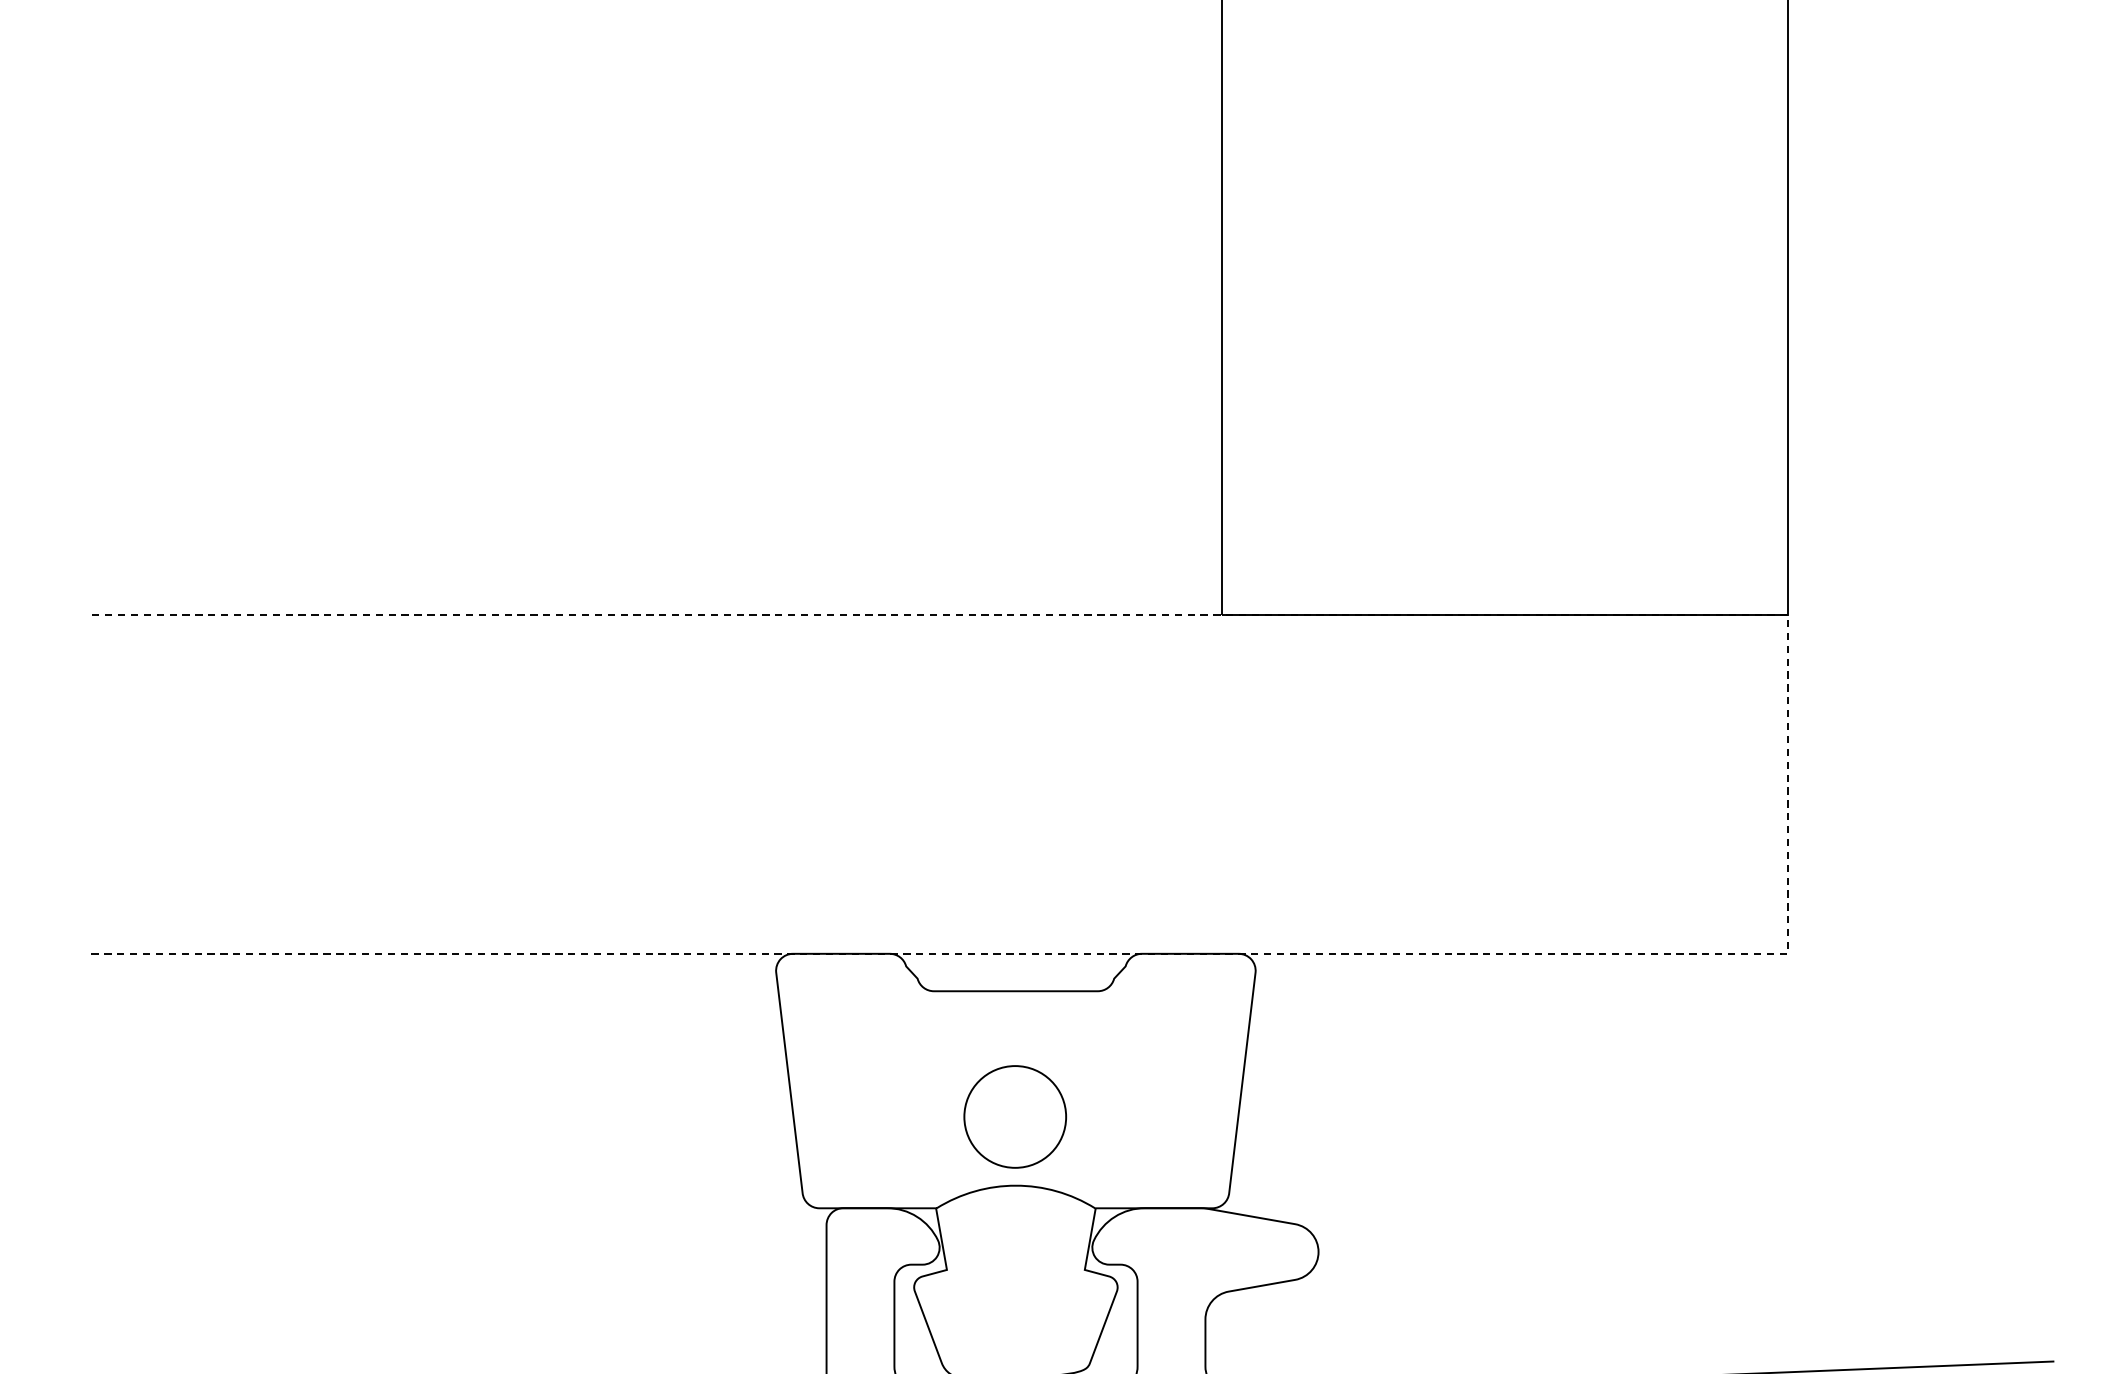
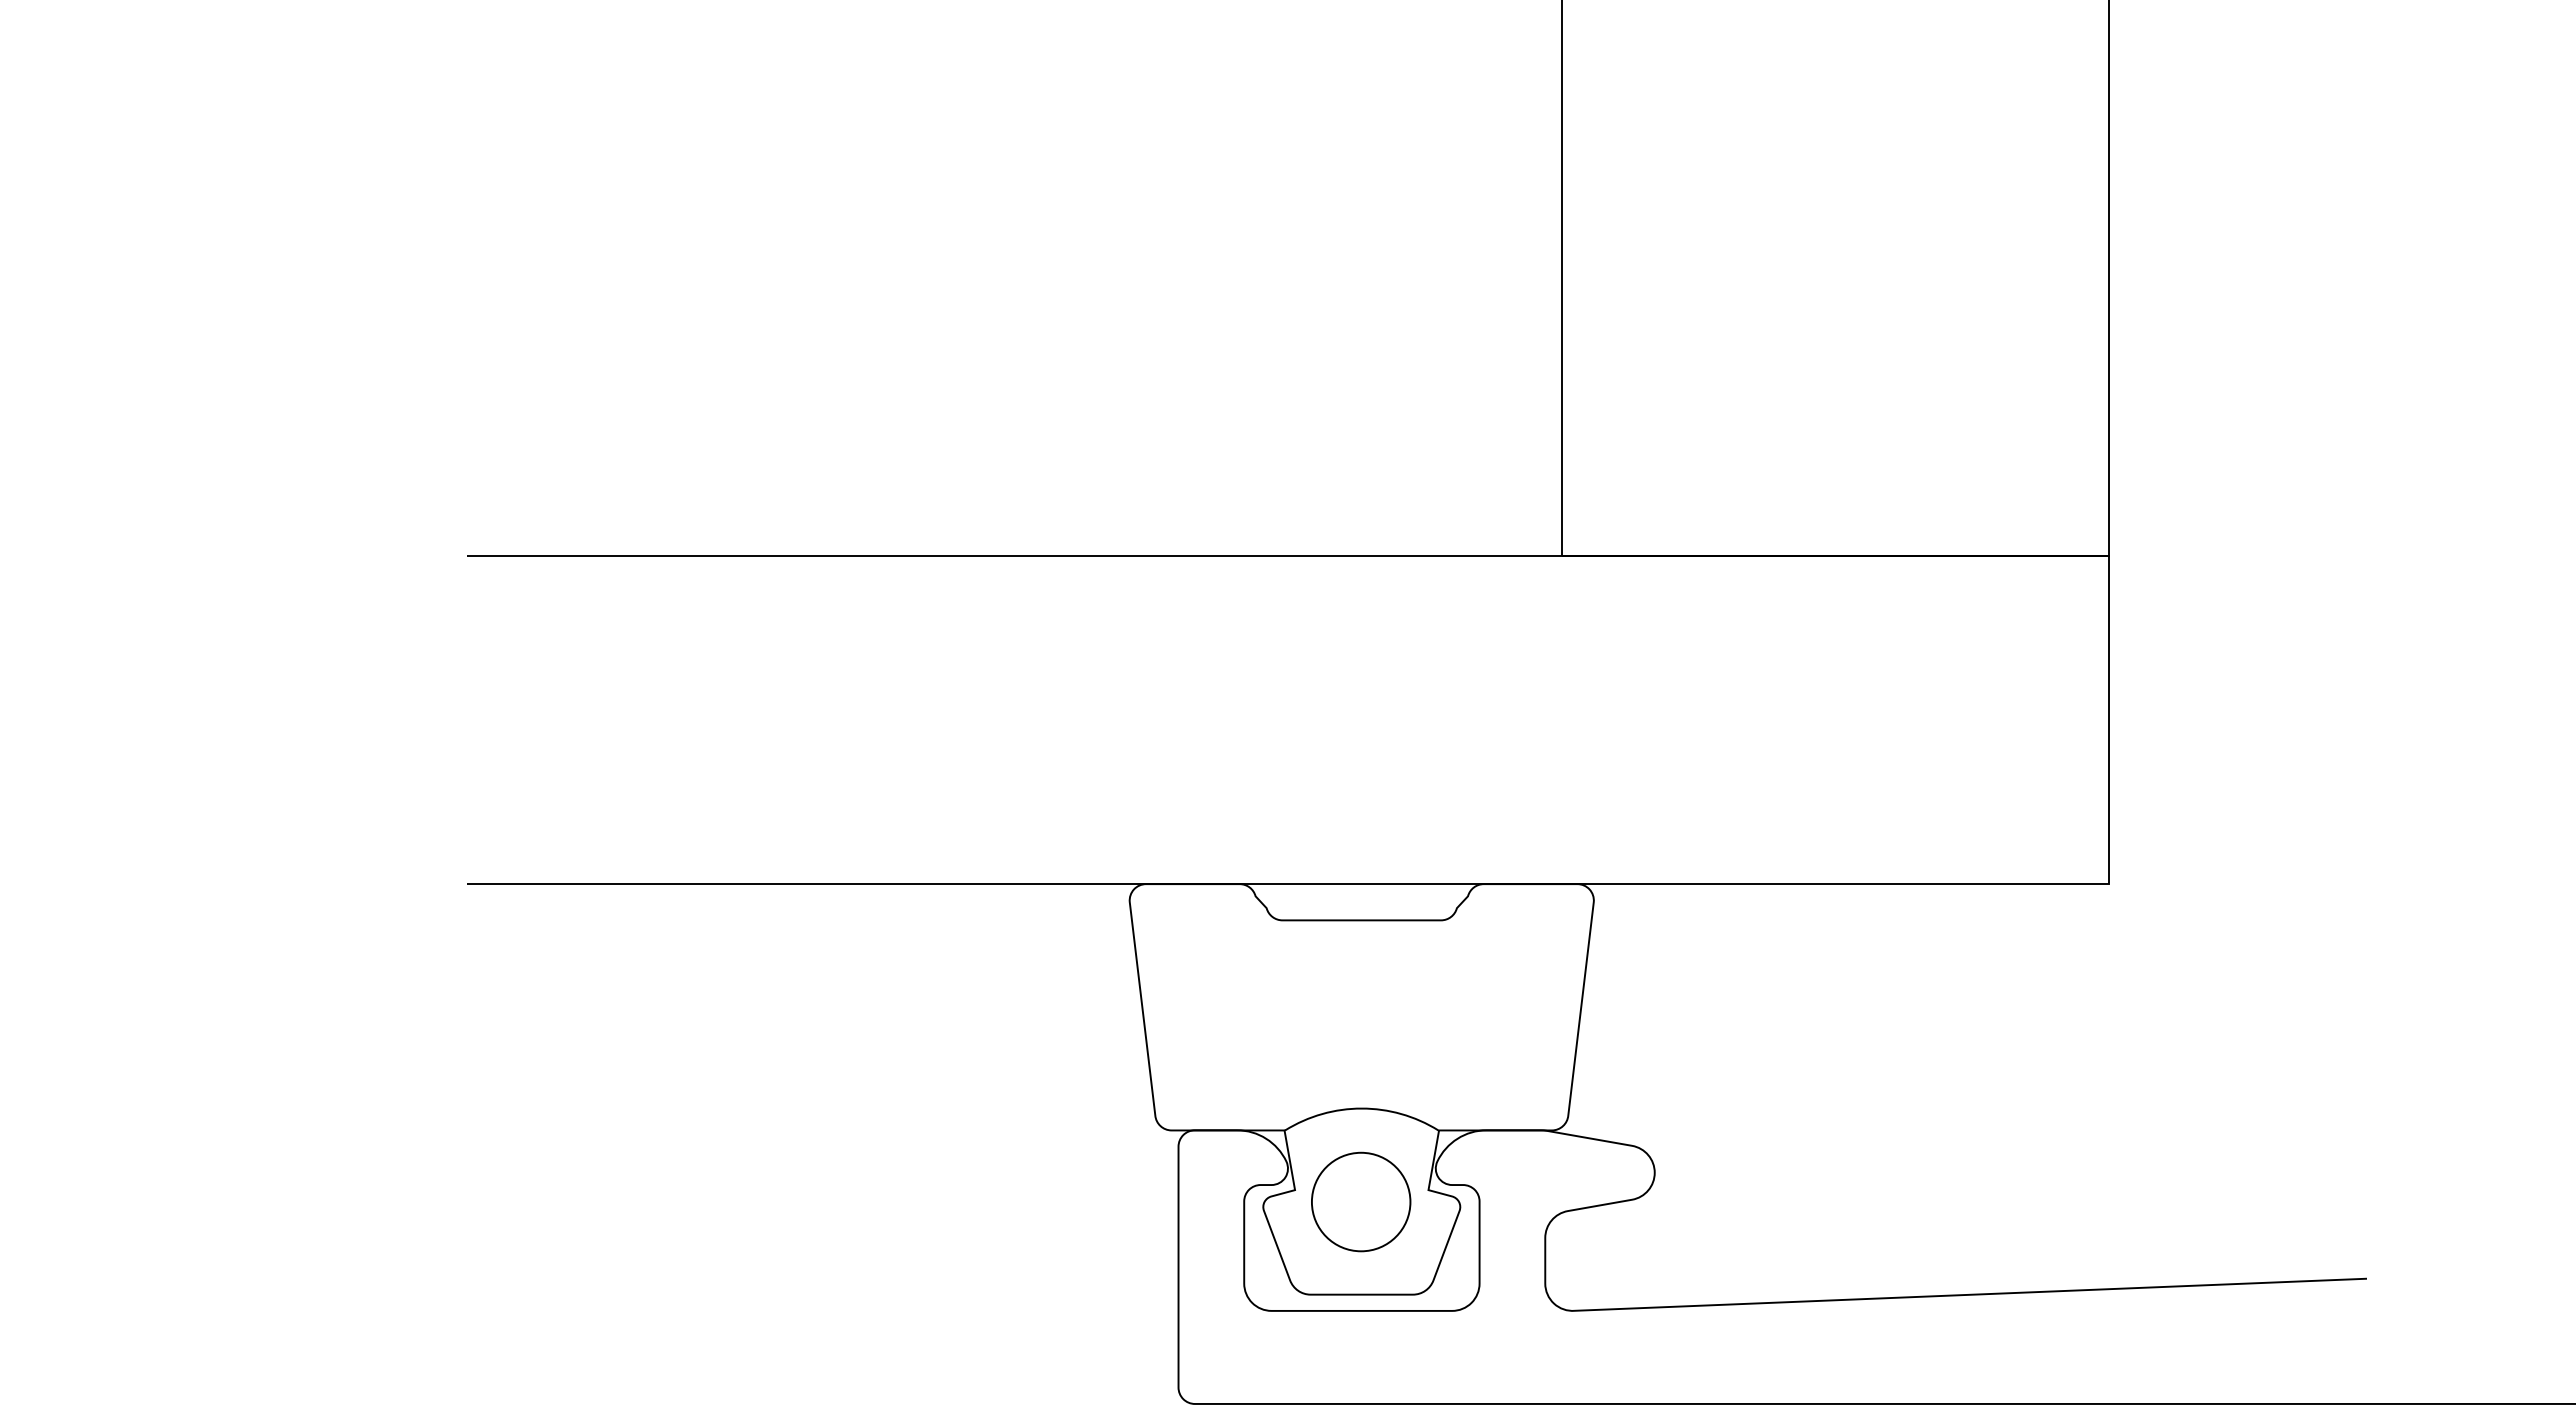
line: (1788, 783) -> (2109, 719), dashed -> solid
circle: (1015, 1116) -> (1361, 1201), moved

